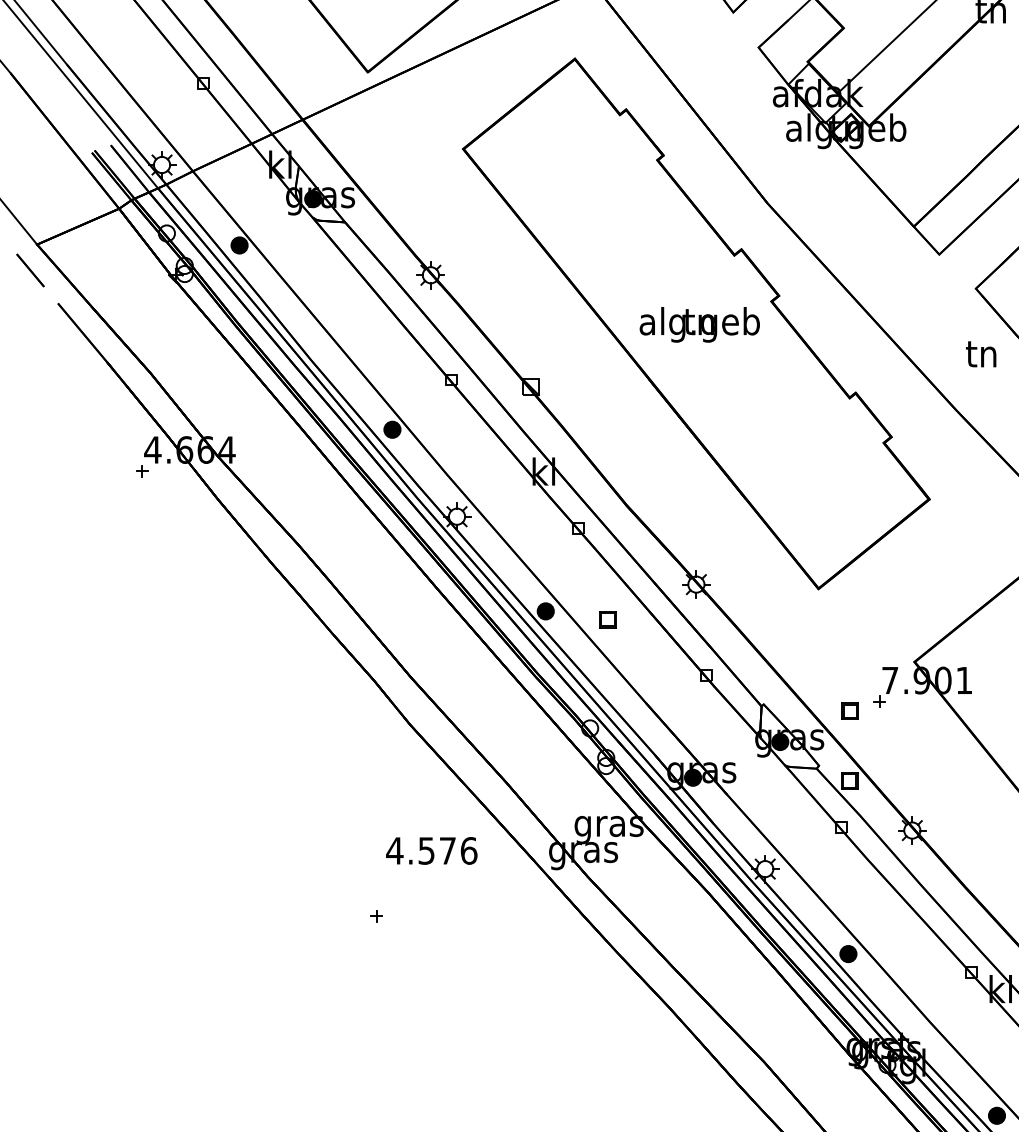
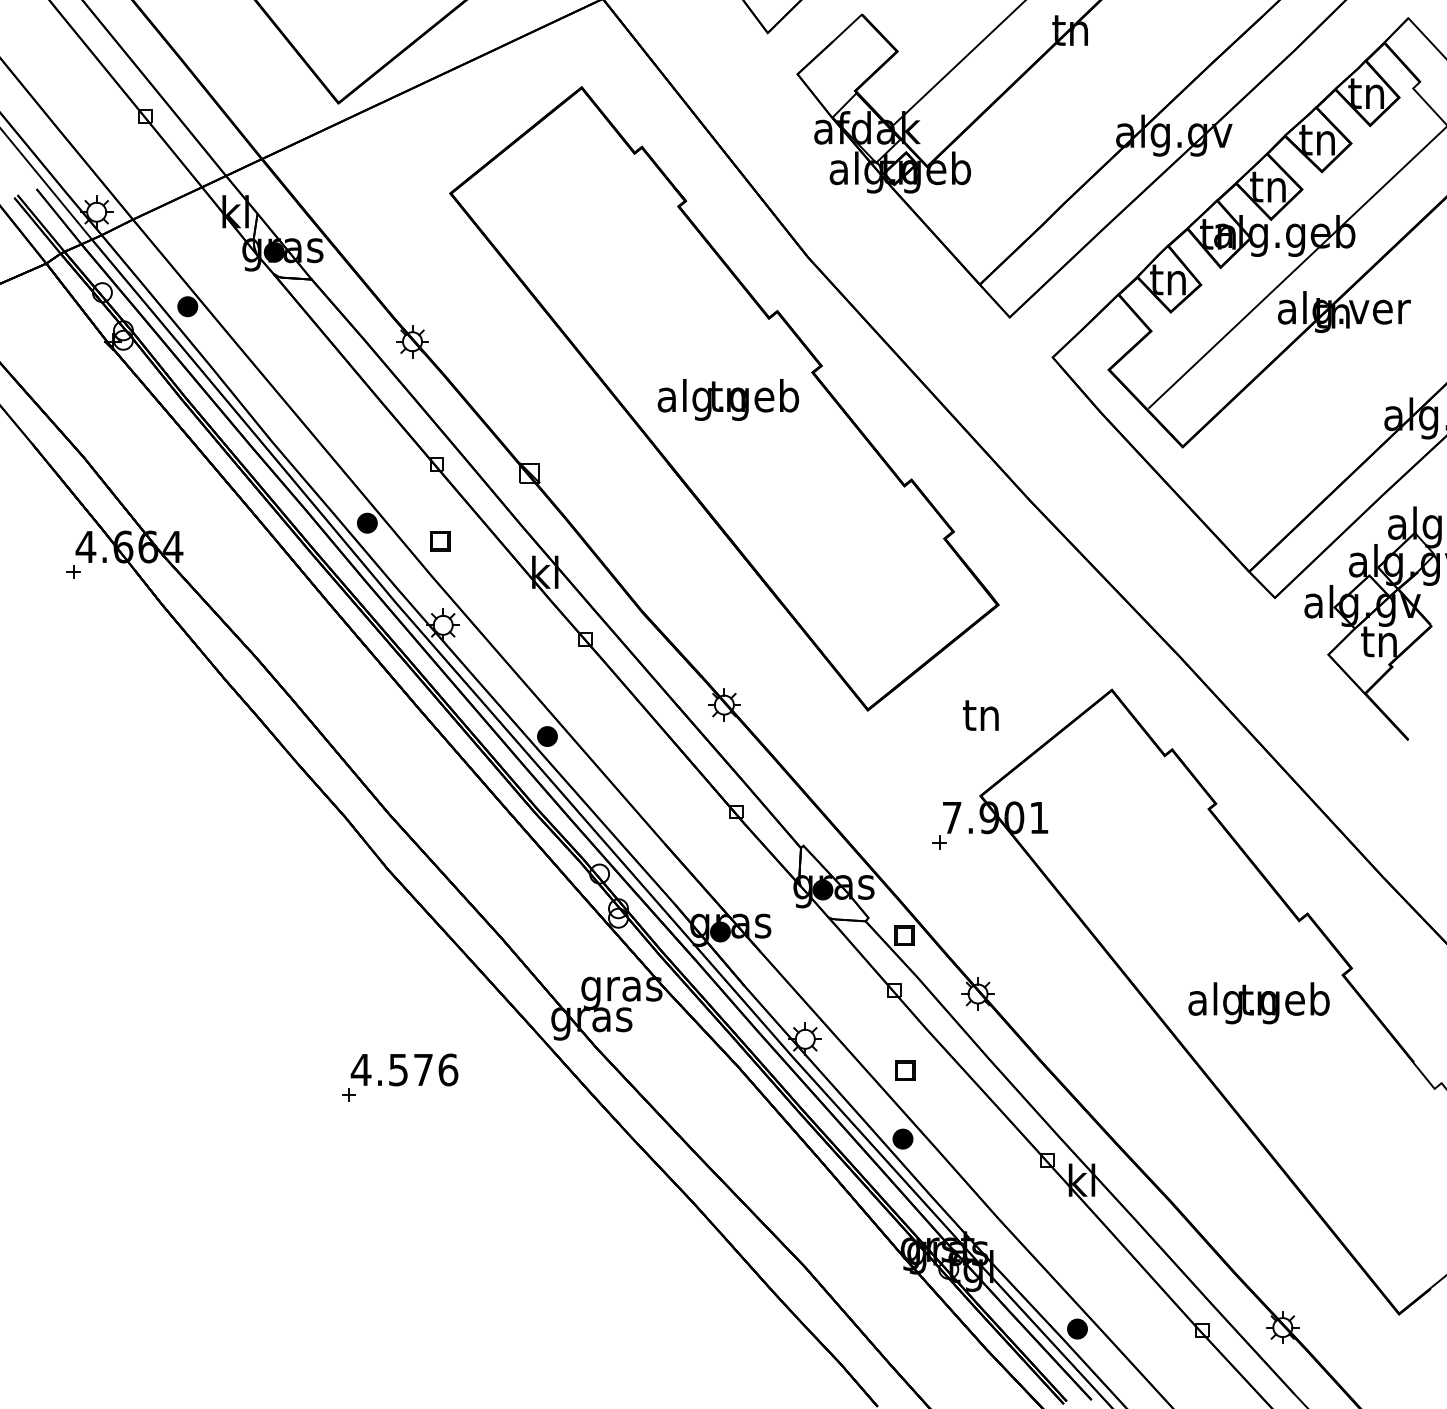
text: (980, 354) -> (980, 715), moved
part: (607, 619) -> (440, 541), moved
part: (850, 710) -> (905, 1070), moved
text: (431, 850) -> (404, 1069), moved

